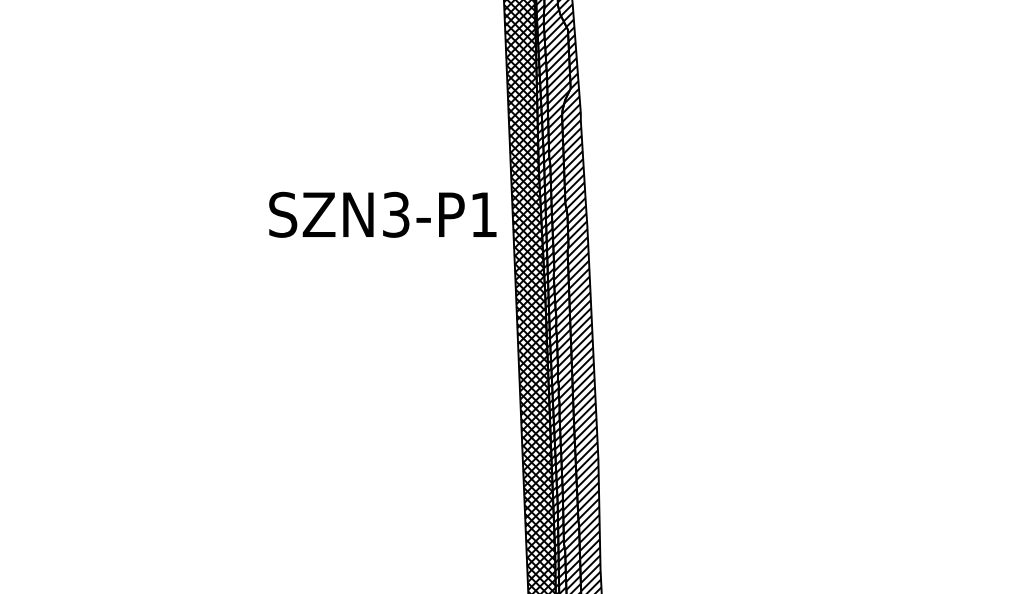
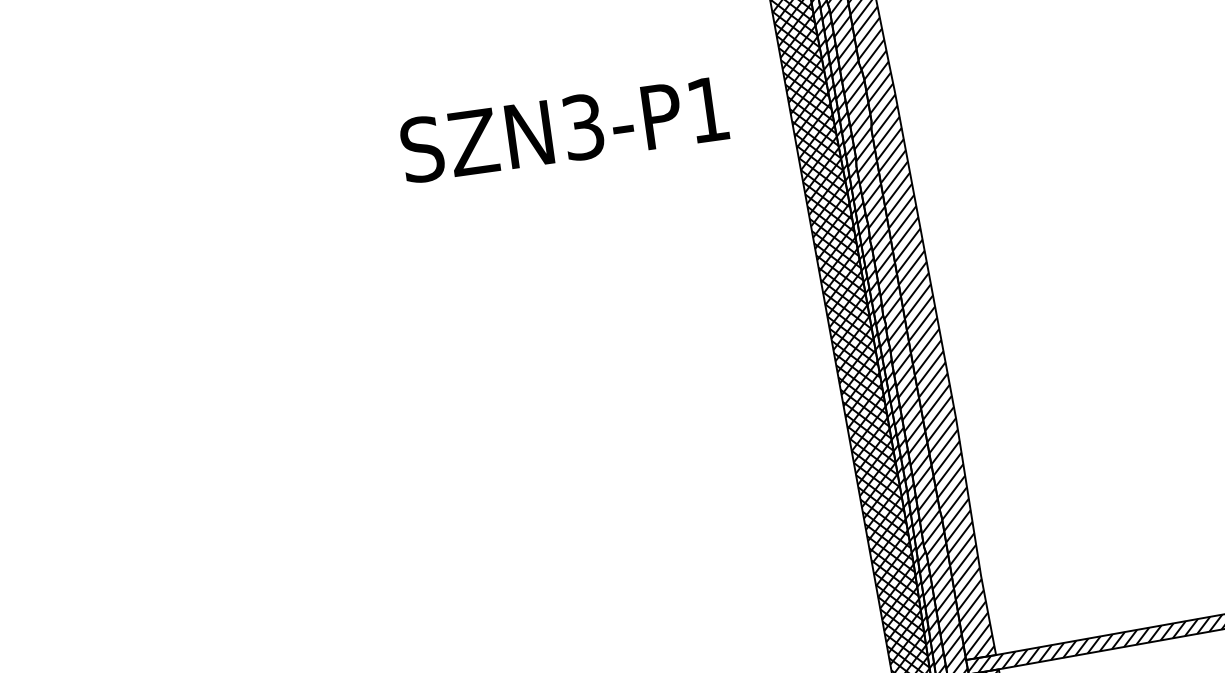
text: (382, 214) -> (563, 129), moved

